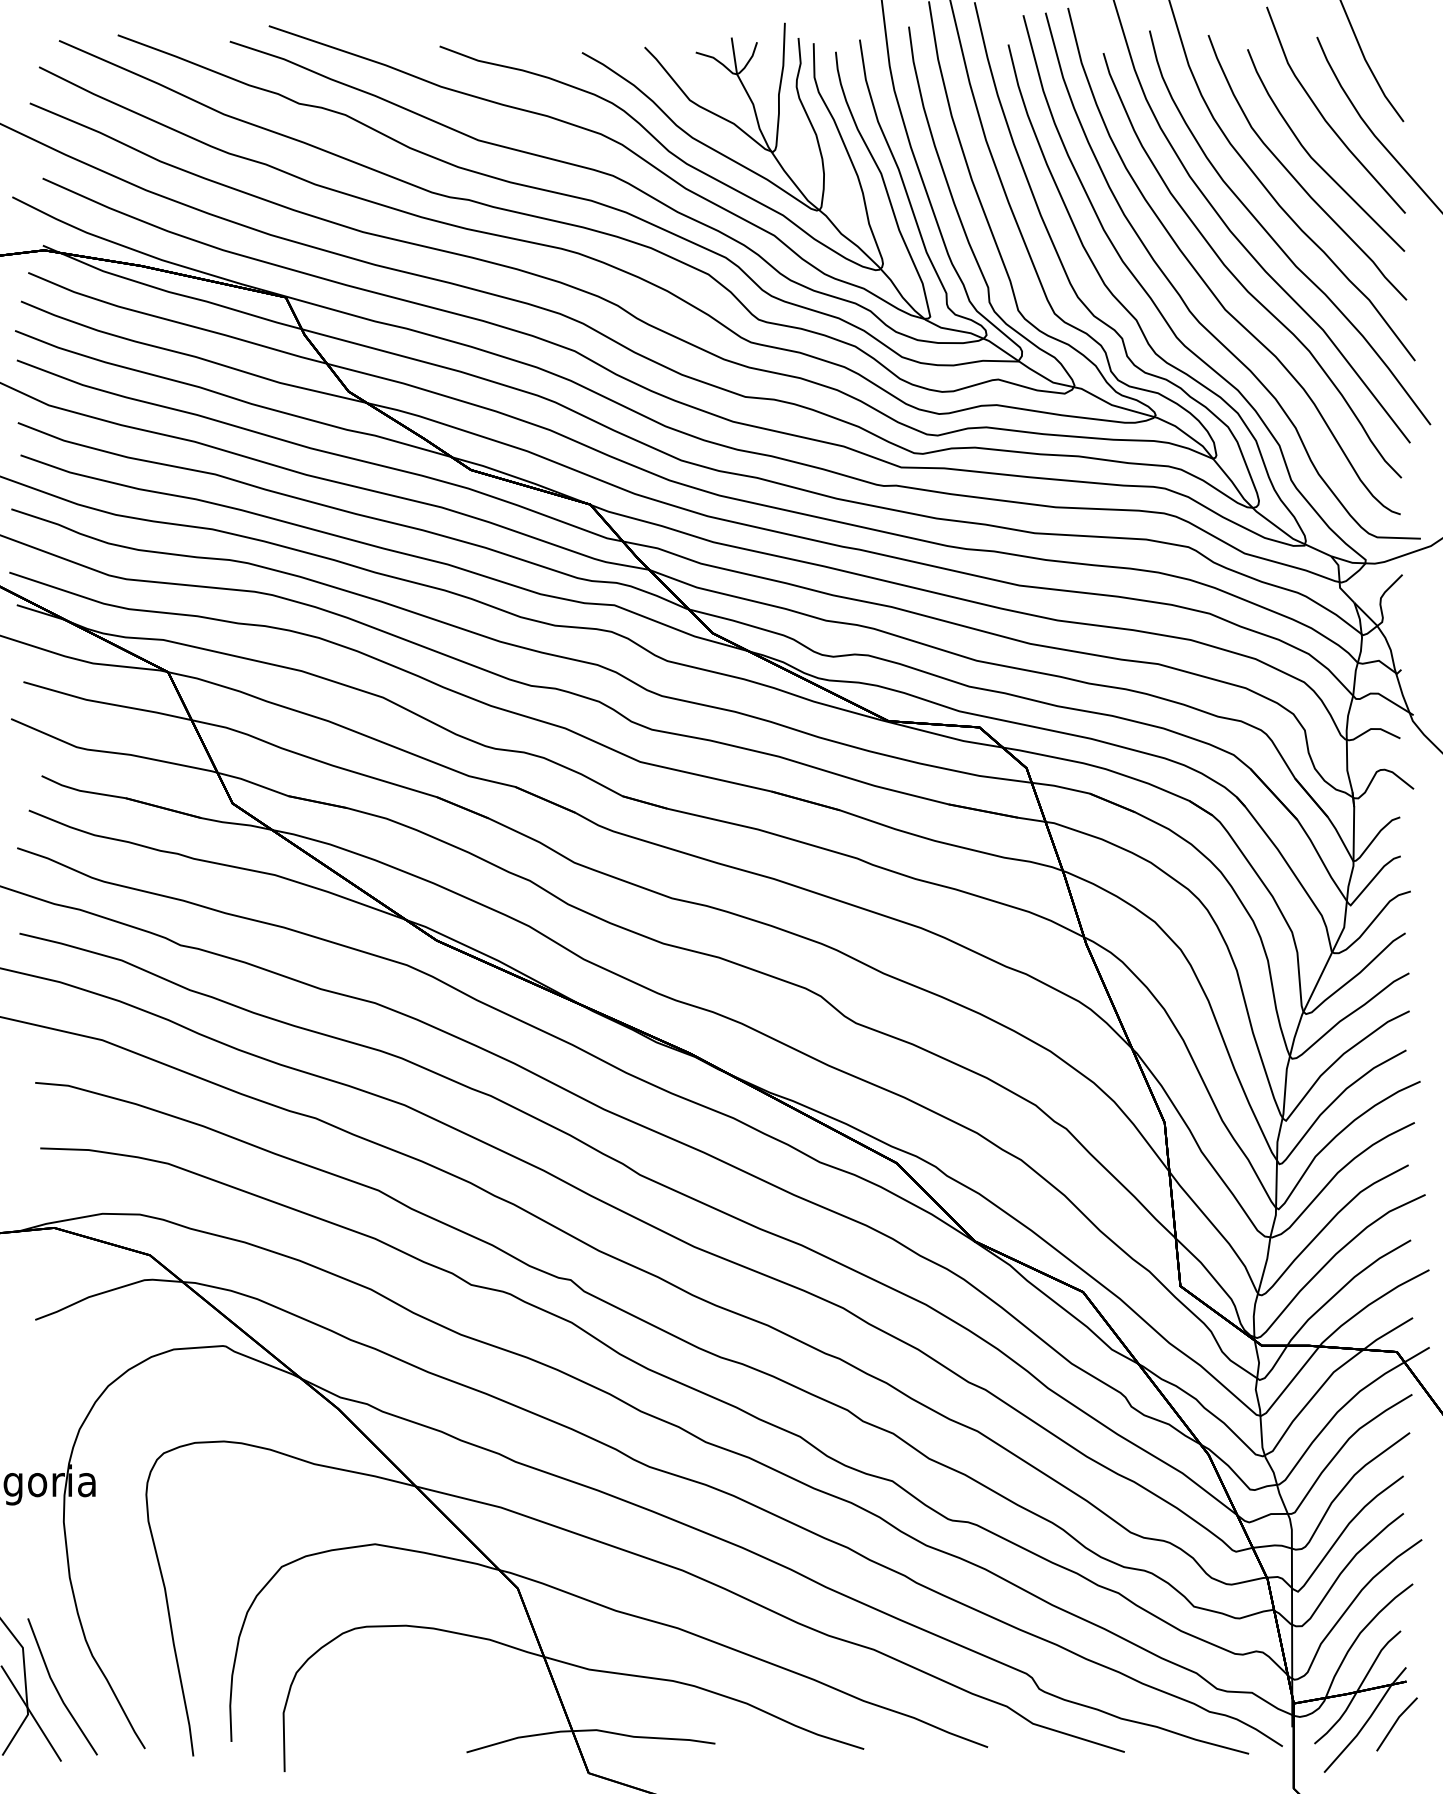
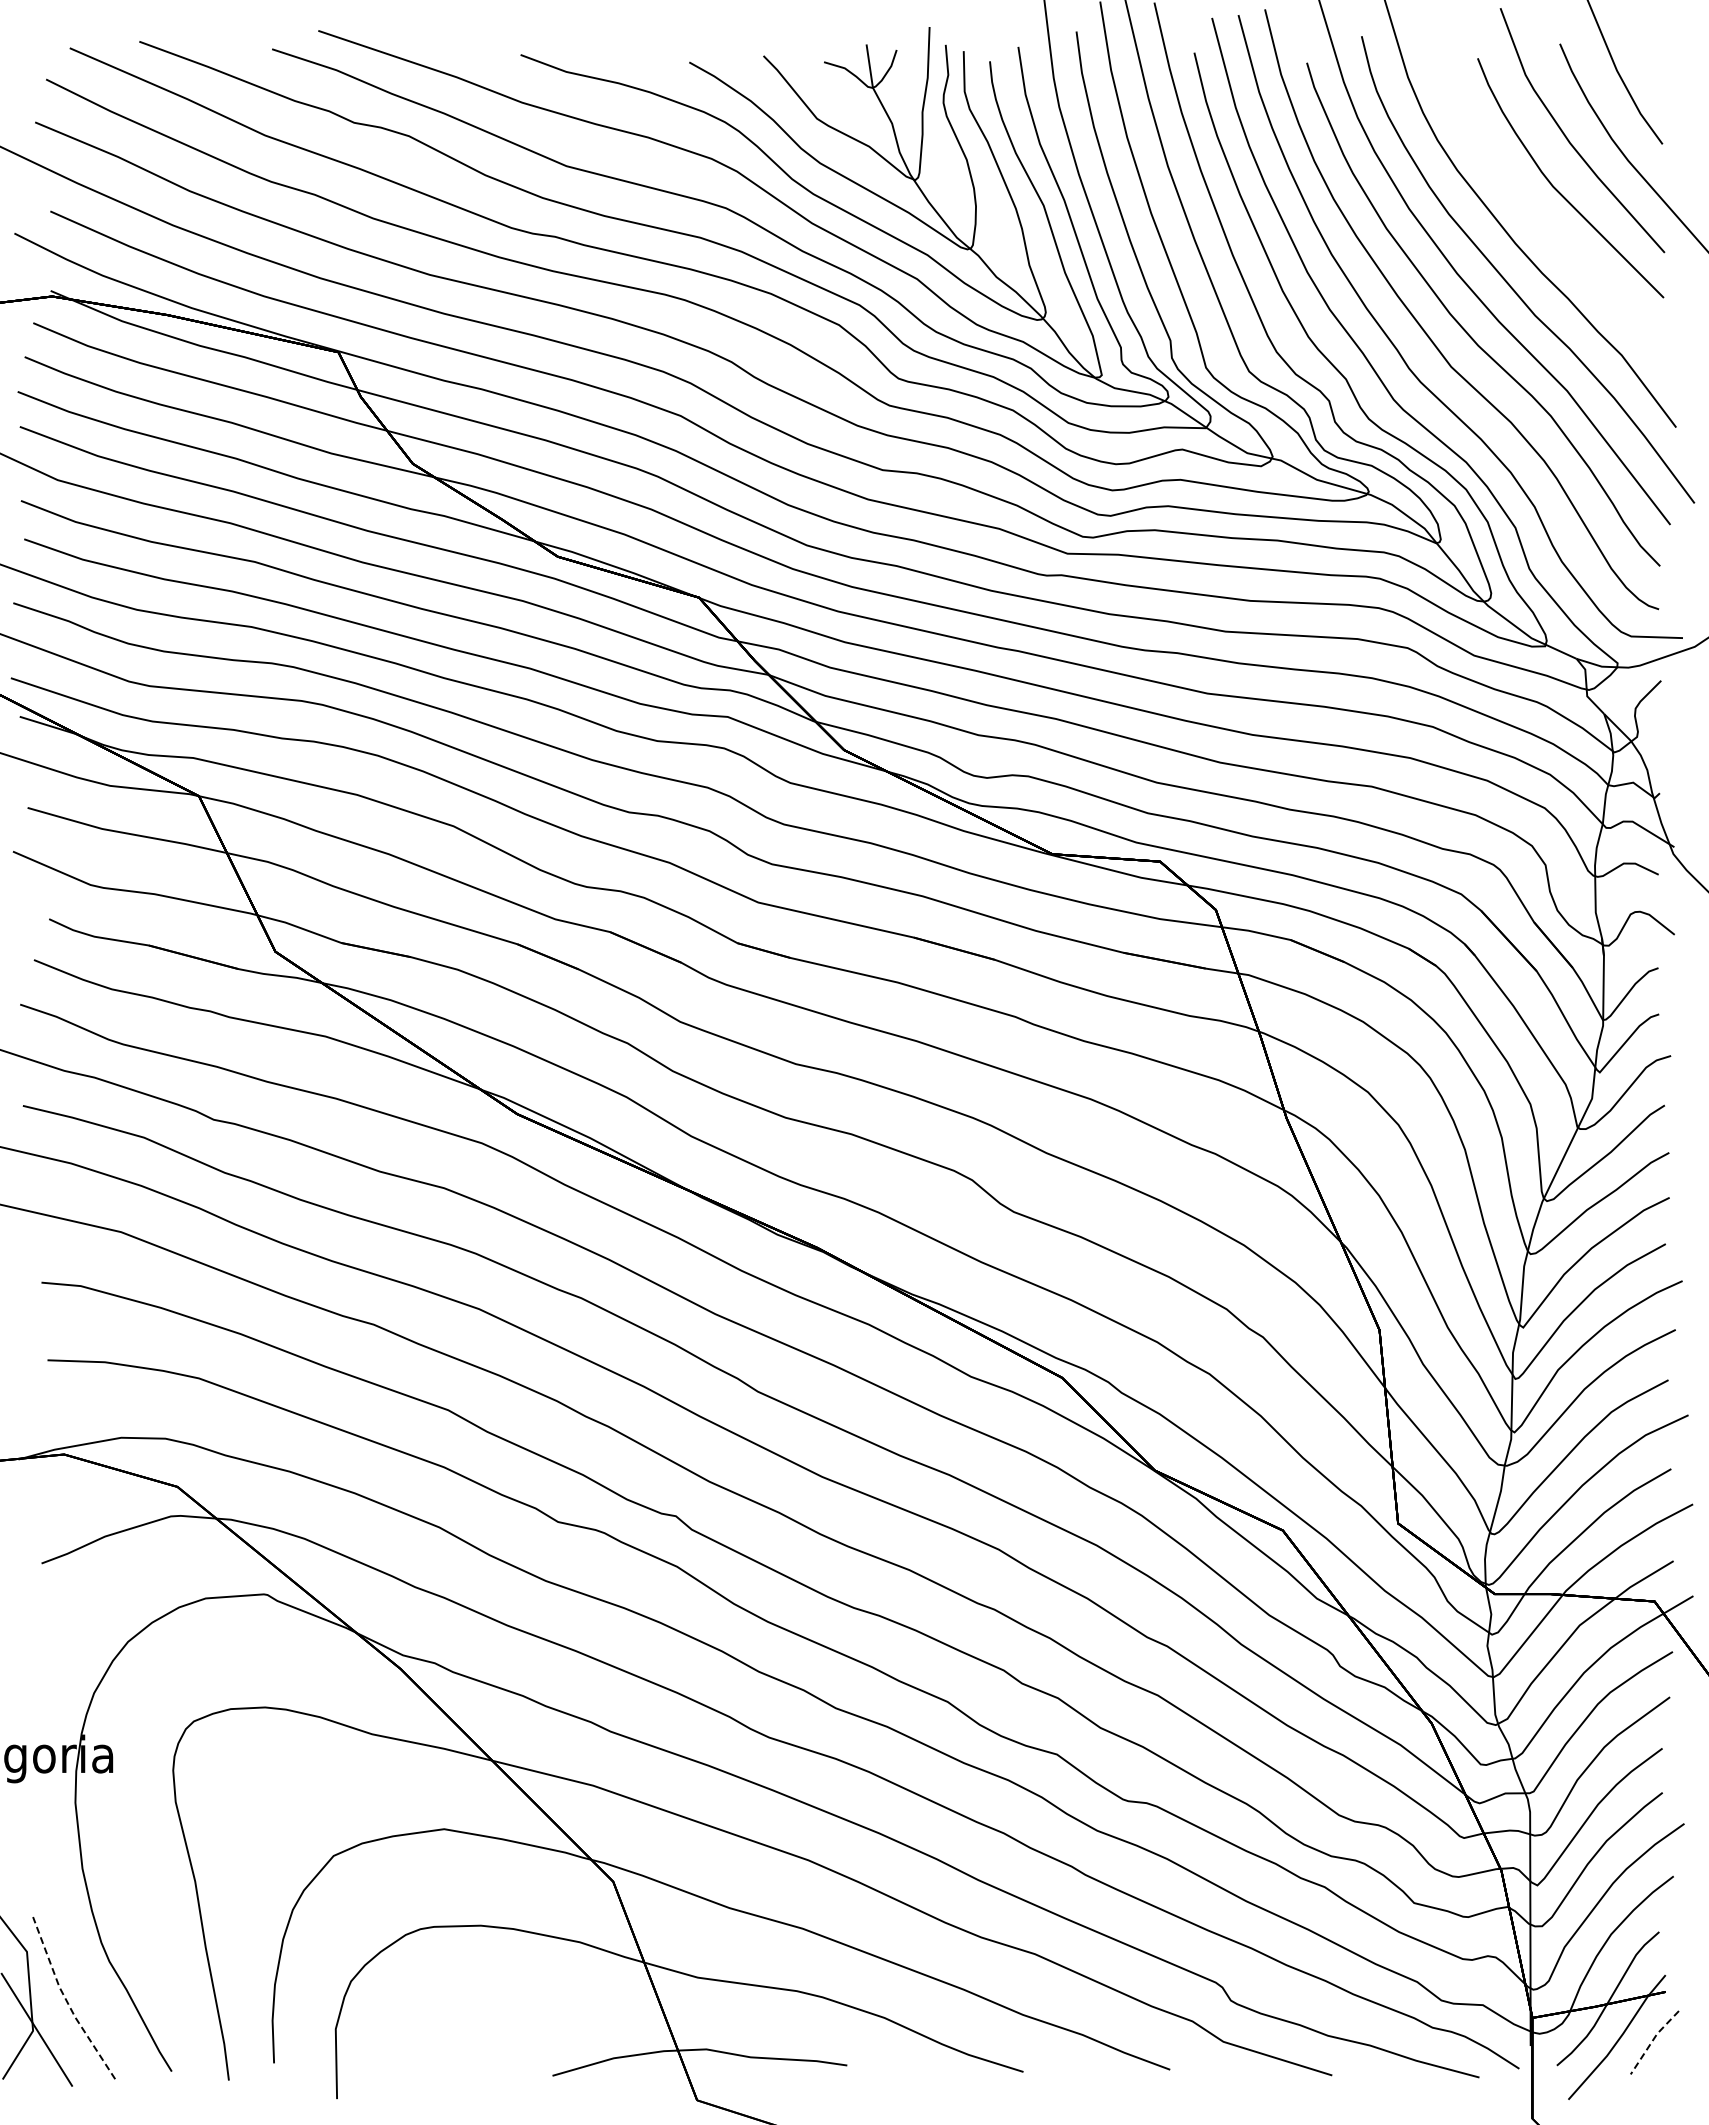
curve: (1295, 178) -> (1534, 211), removed
line: (57, 1689) -> (67, 2001), solid -> dashed
line: (1395, 1722) -> (1652, 2040), solid -> dashed

